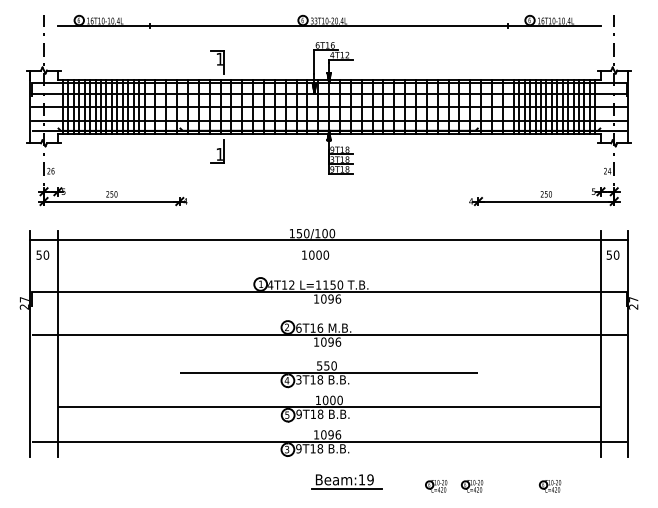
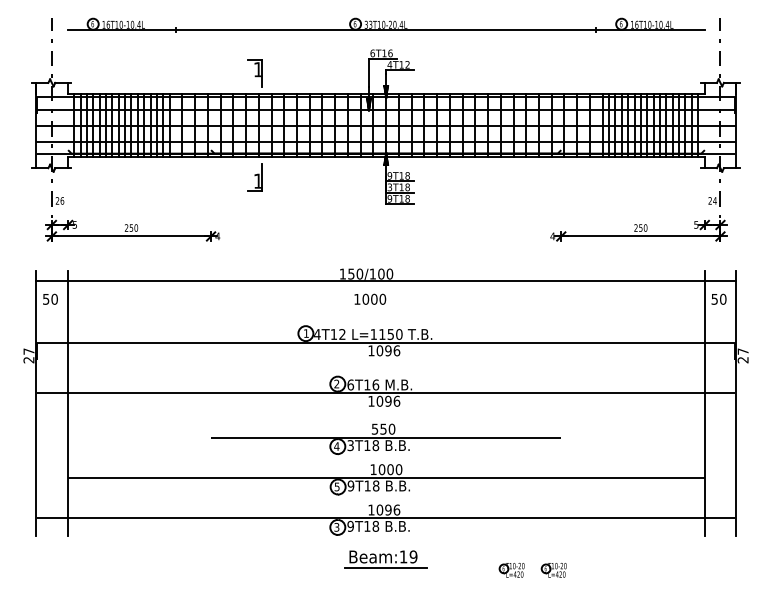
part: (346, 481) -> (385, 558), moved
part: (550, 486) -> (645, 570), removed

